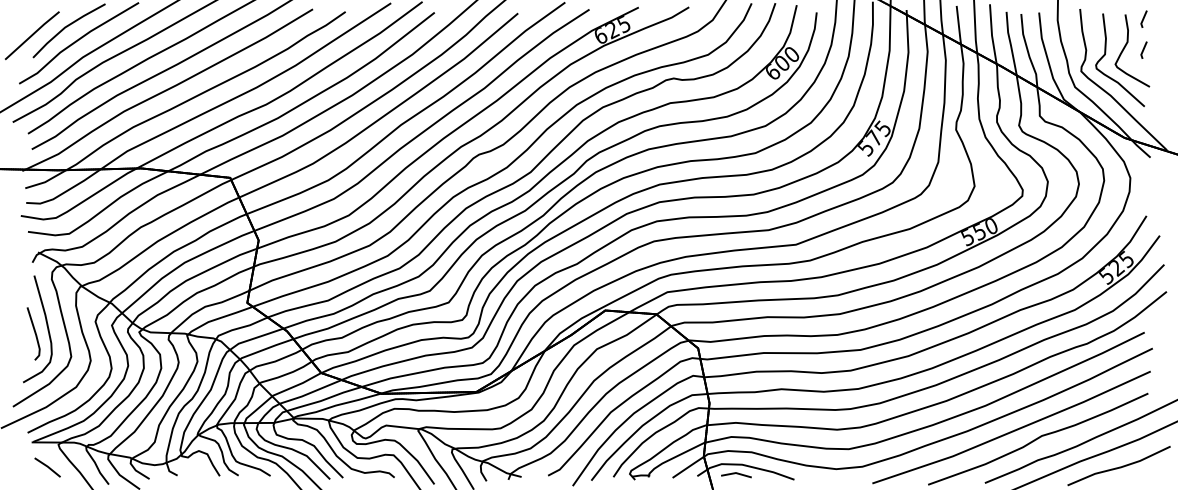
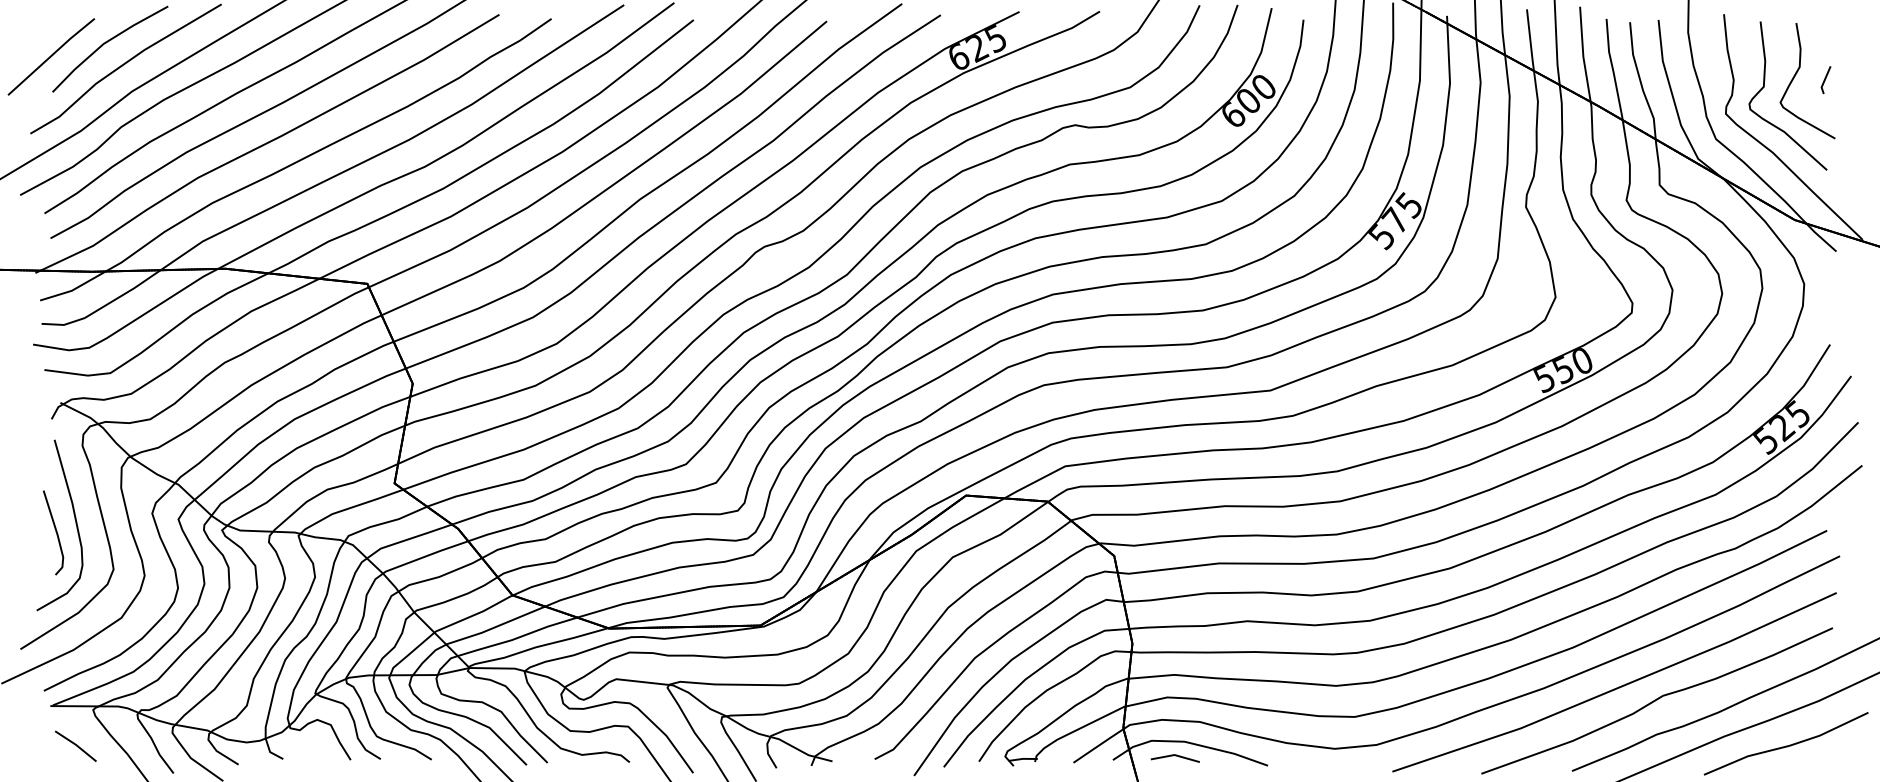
line: (1143, 18) -> (1825, 29), removed

